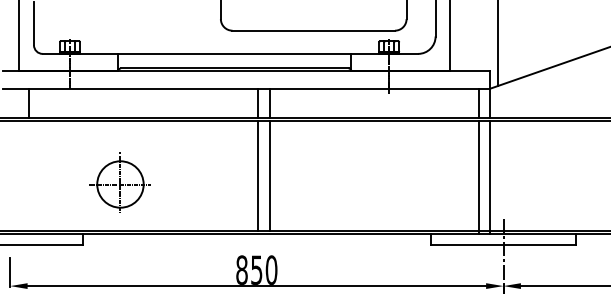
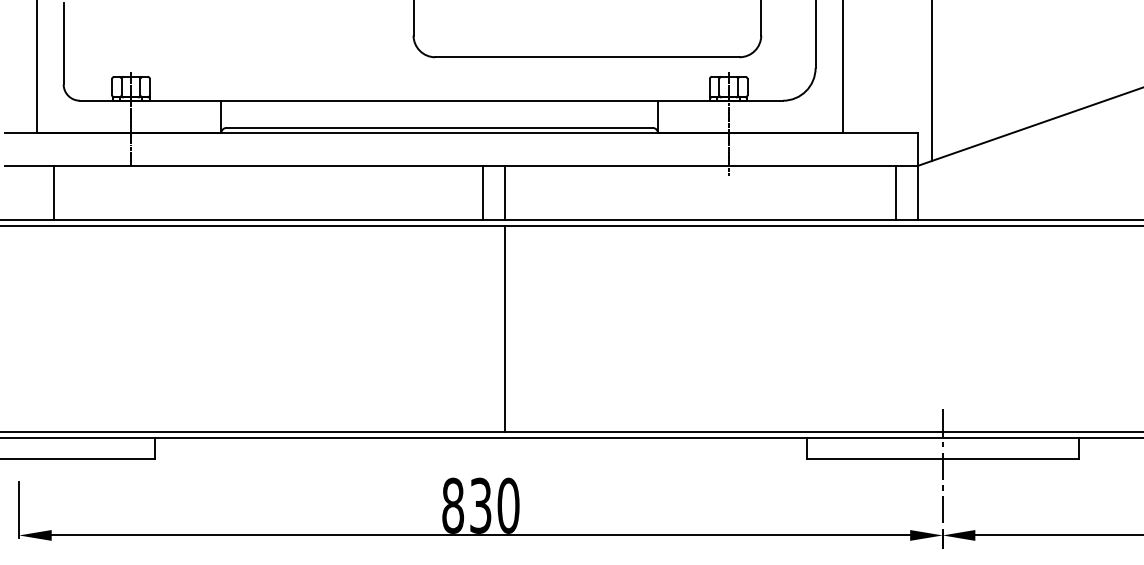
line: (258, 175) -> (484, 328), removed
line: (478, 176) -> (895, 330), removed
line: (490, 176) -> (918, 330), removed
part: (119, 182) -> (223, 341), removed
text: (256, 269) -> (480, 504), 850 -> 830

